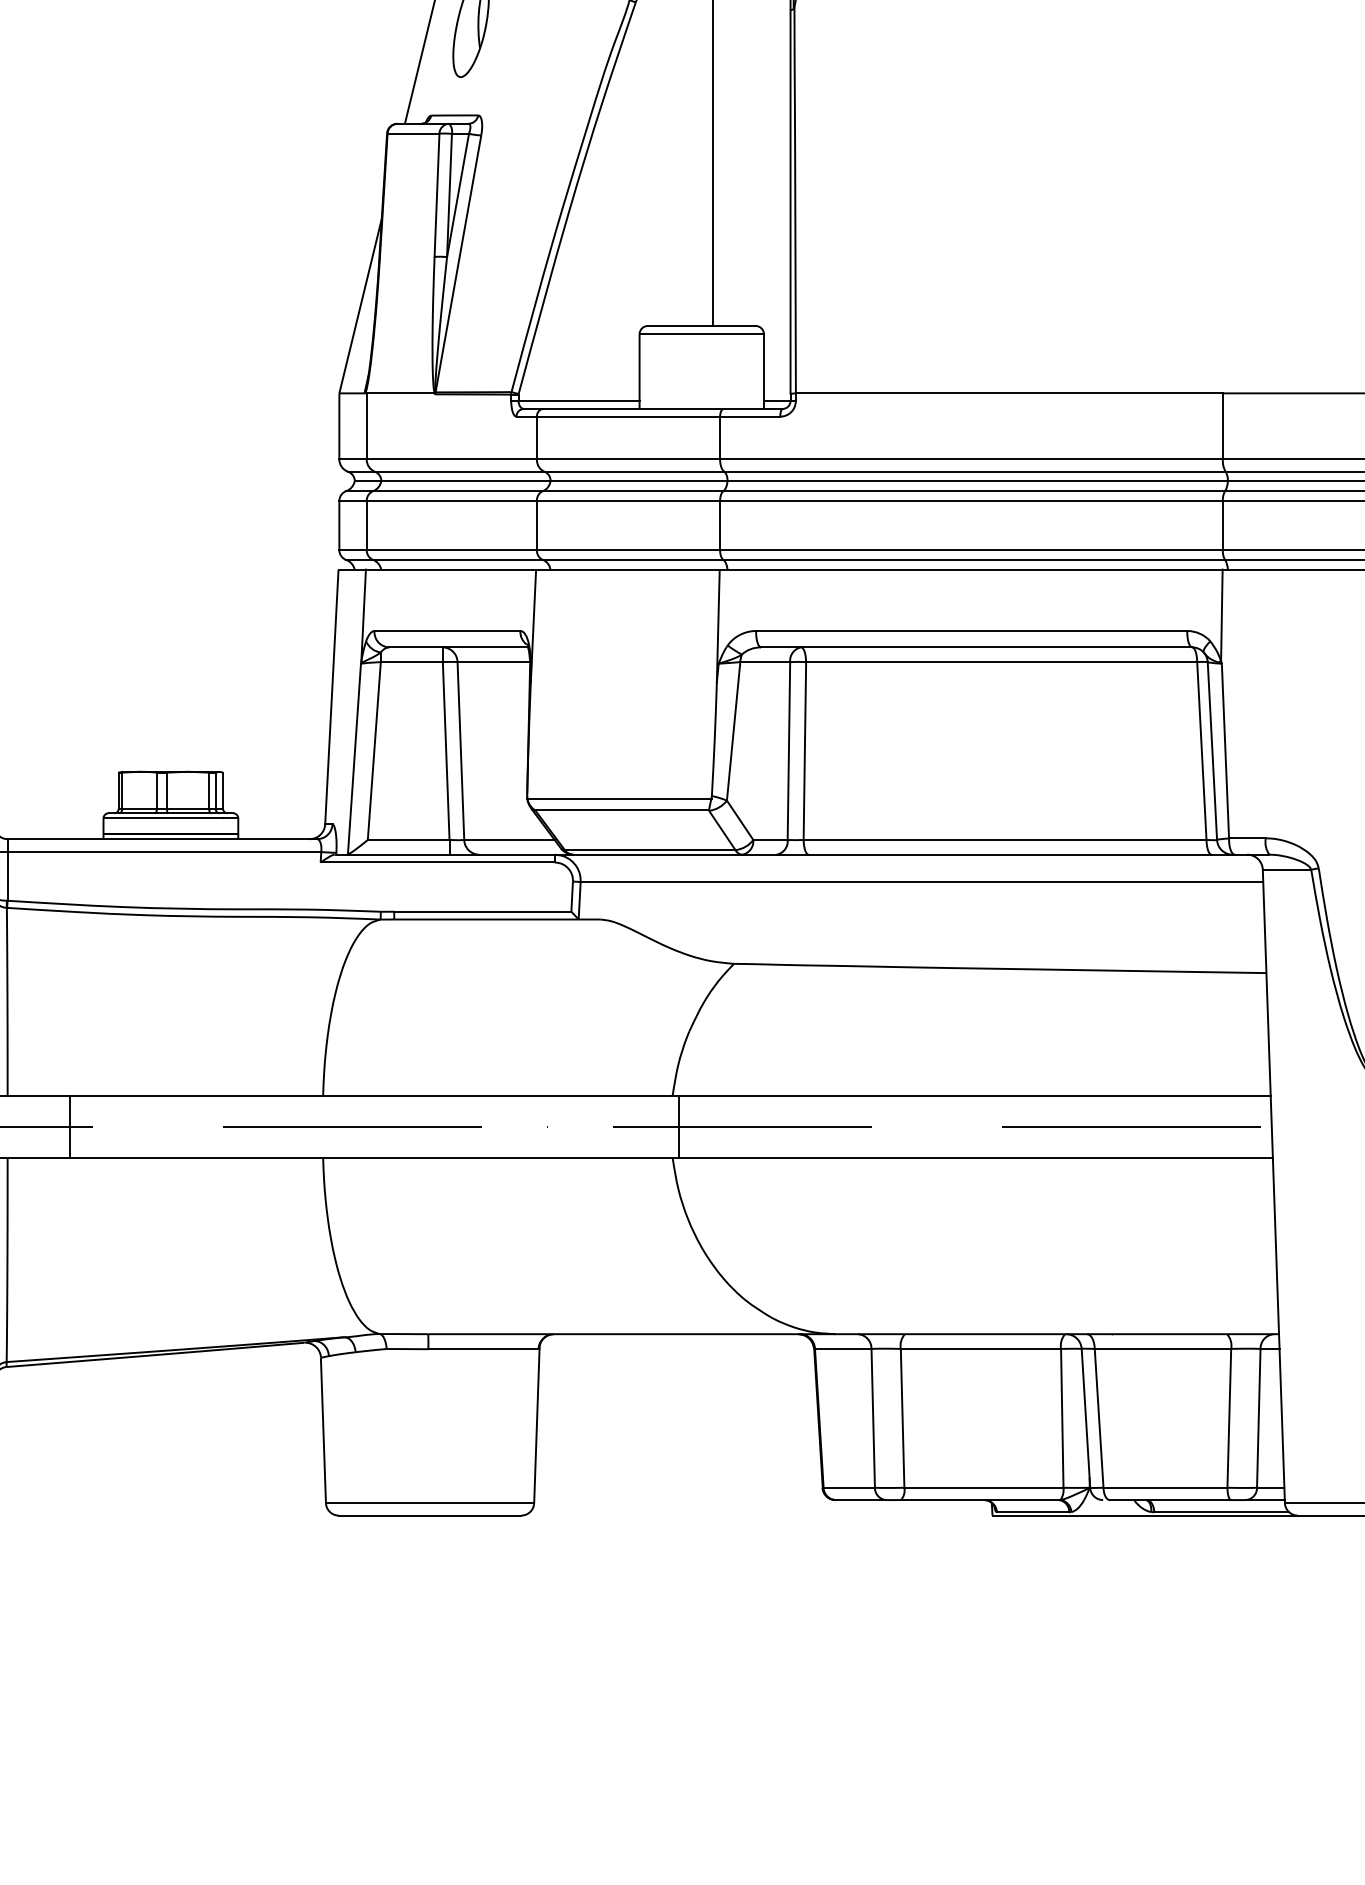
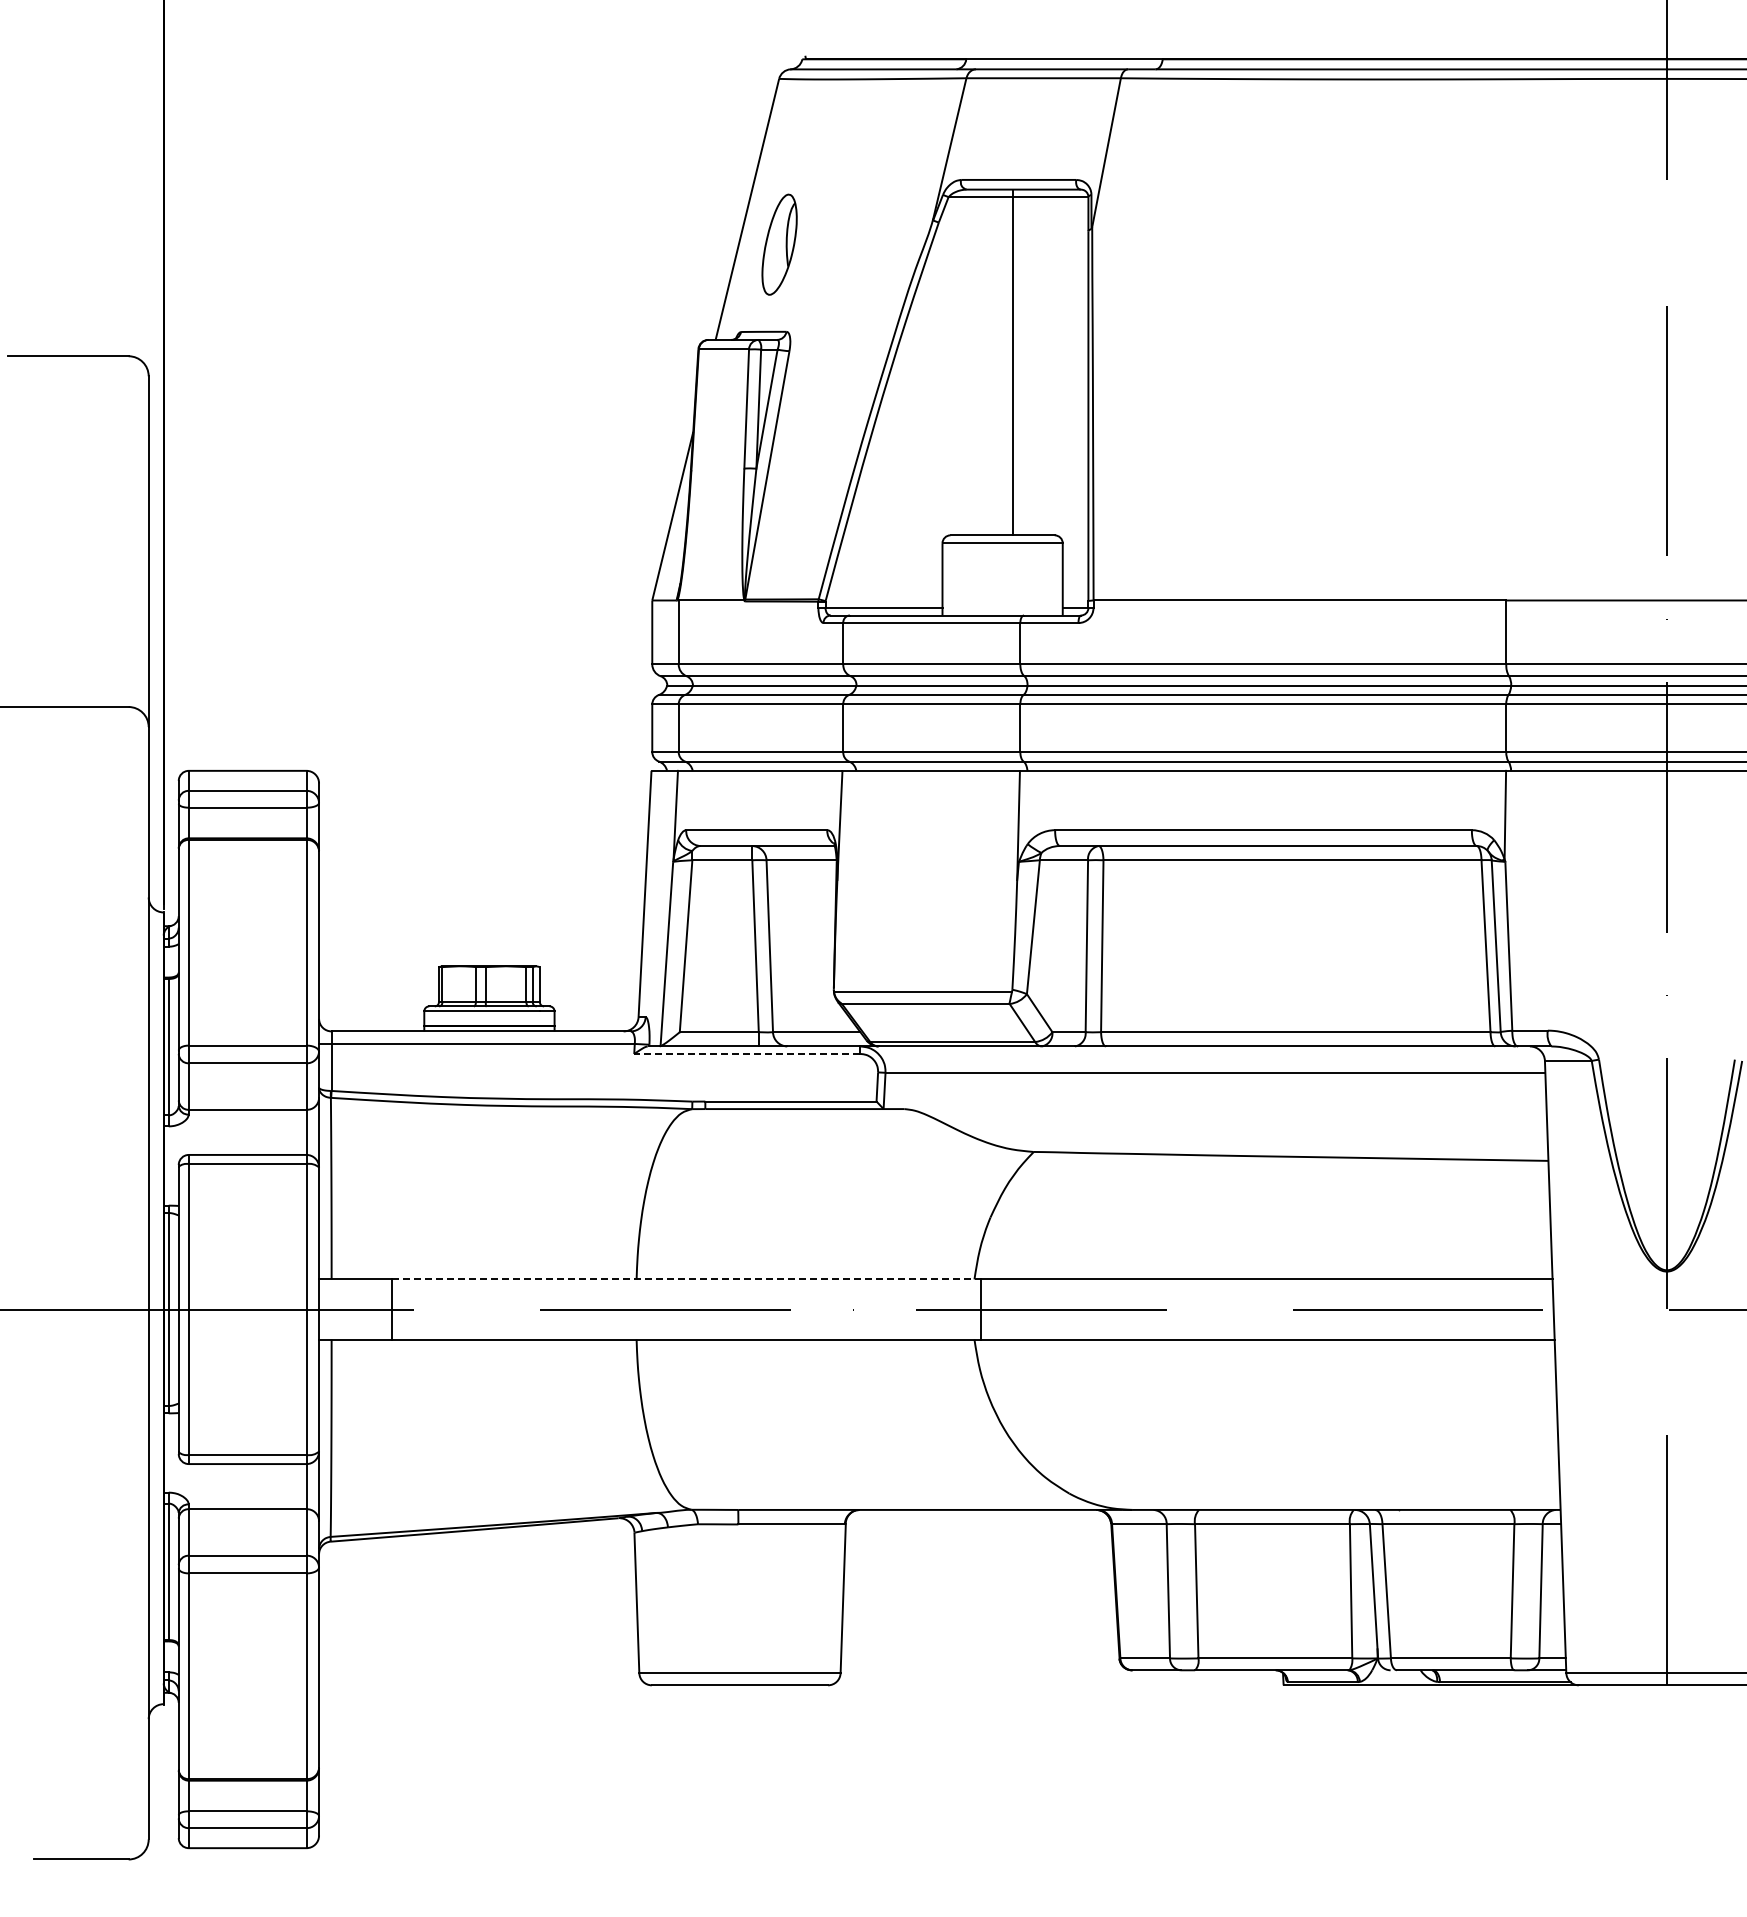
line: (436, 862) -> (746, 1053), solid -> dashed
line: (374, 1095) -> (686, 1279), solid -> dashed

